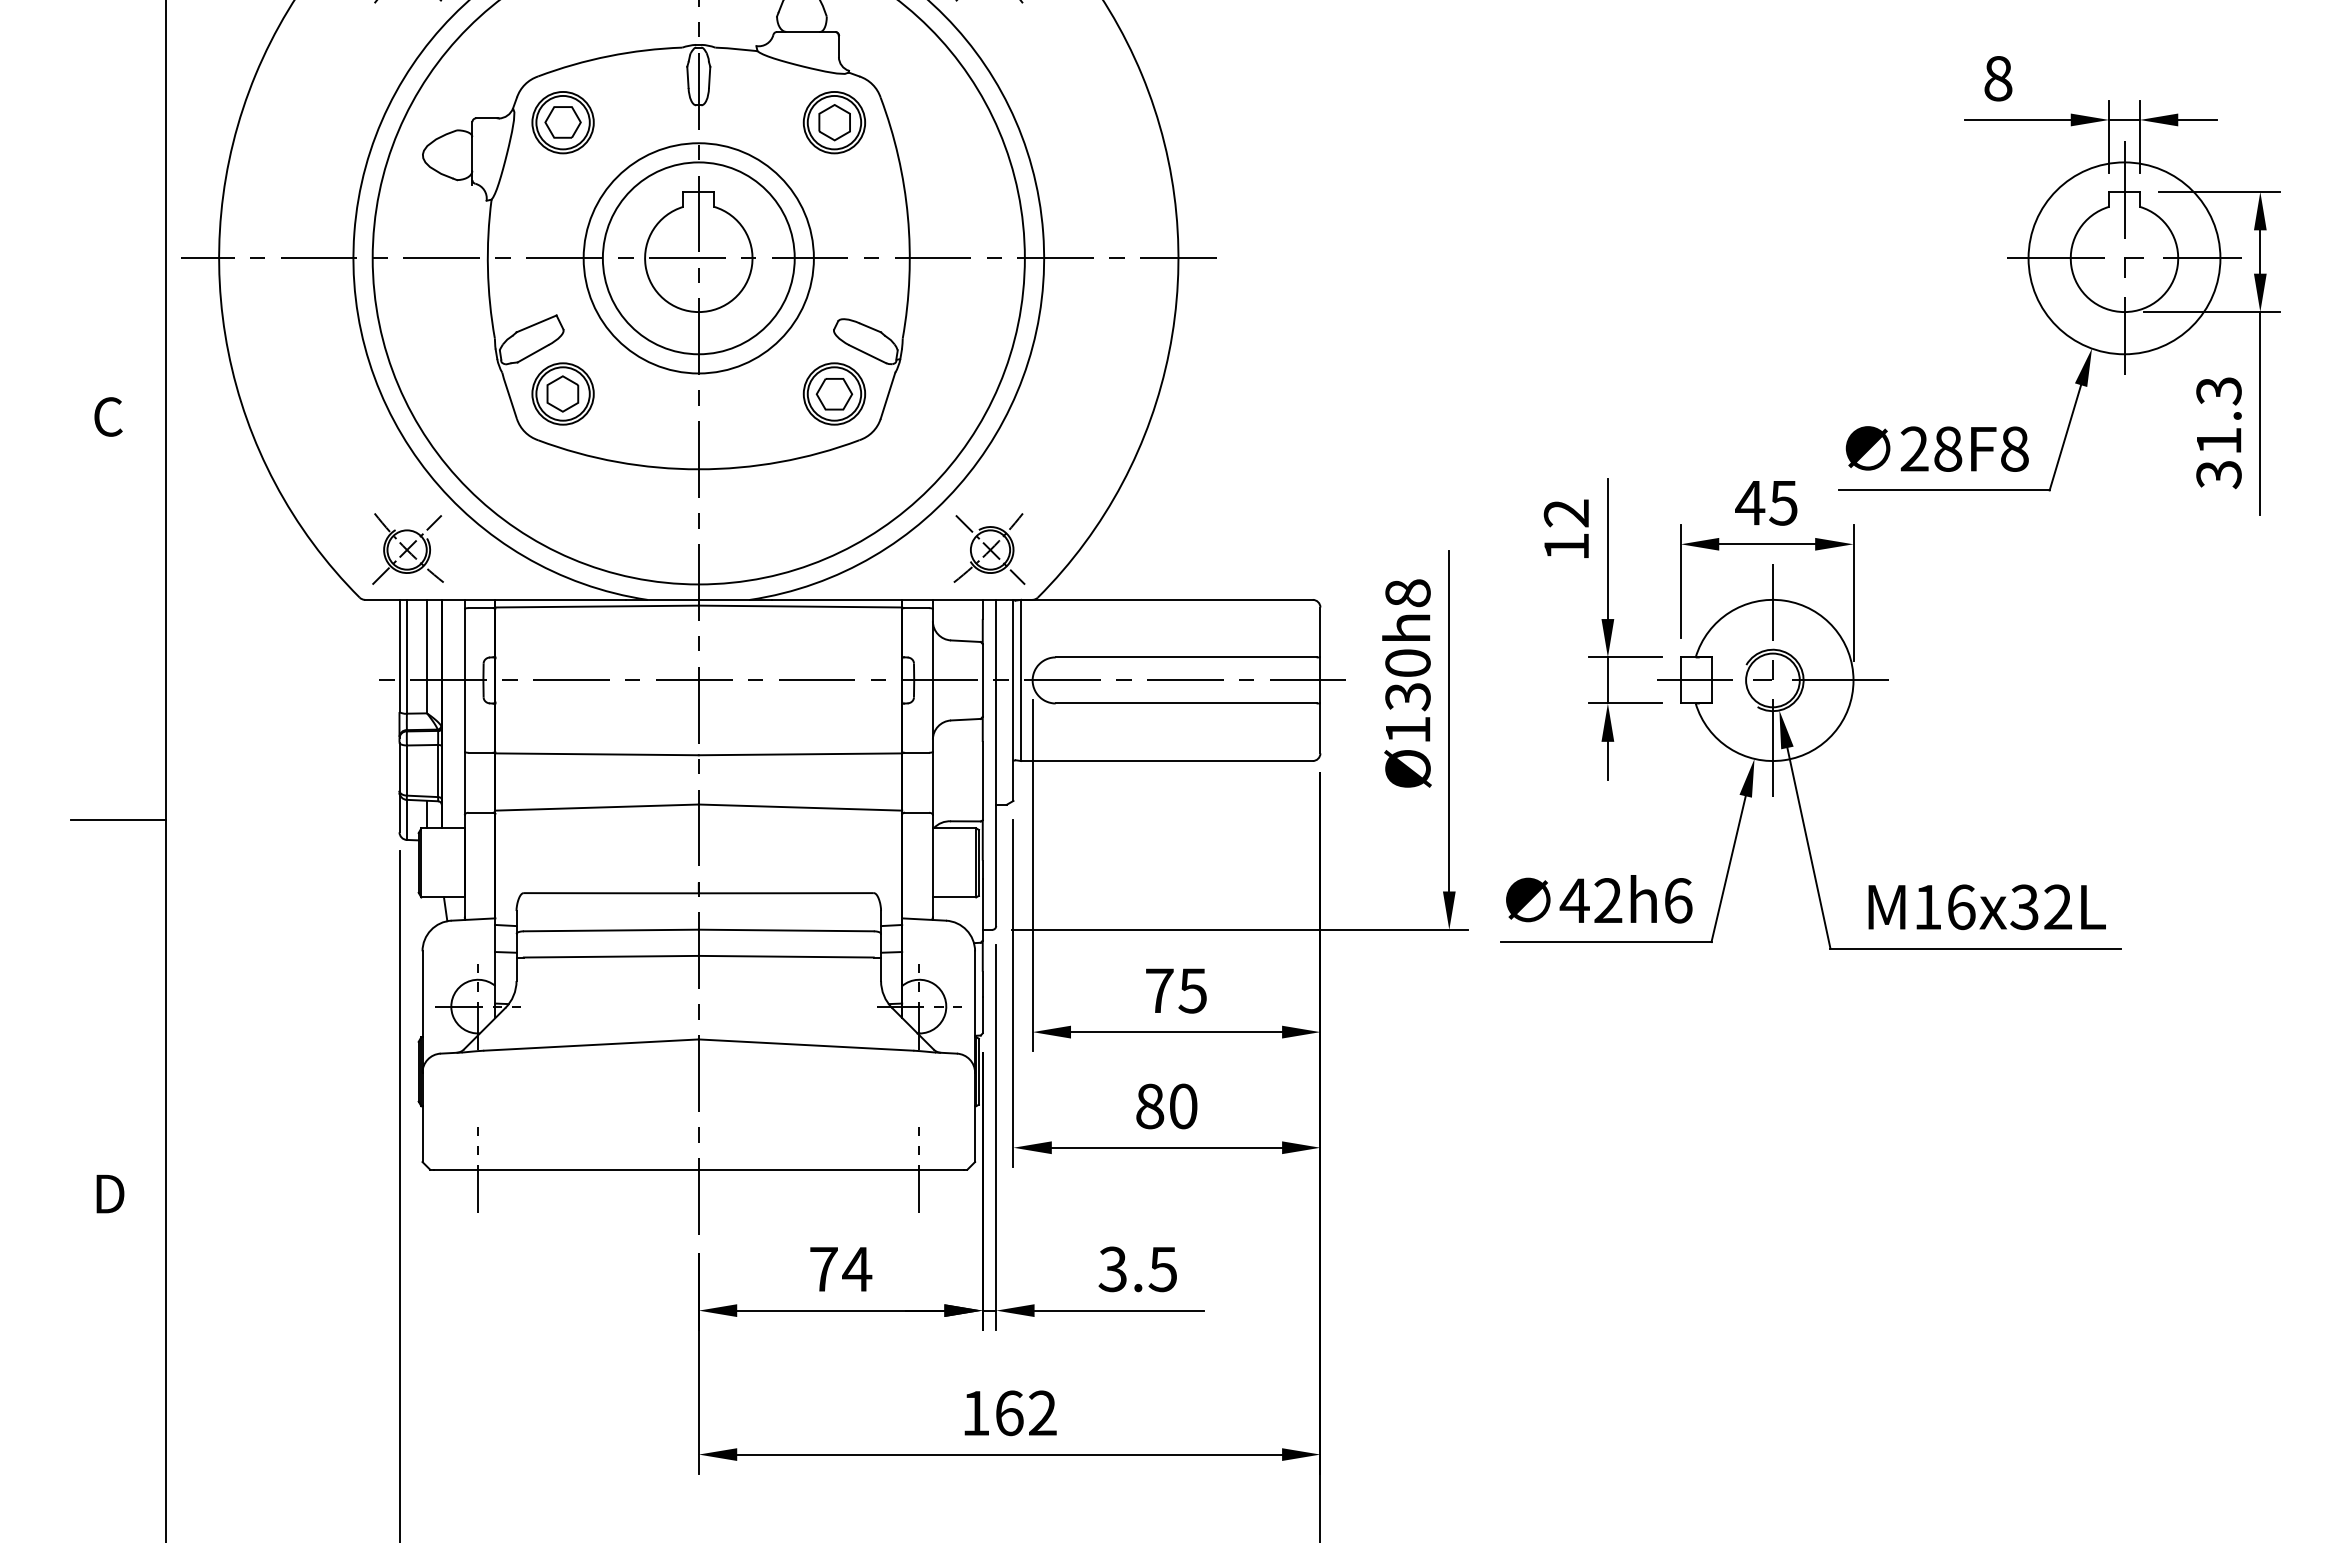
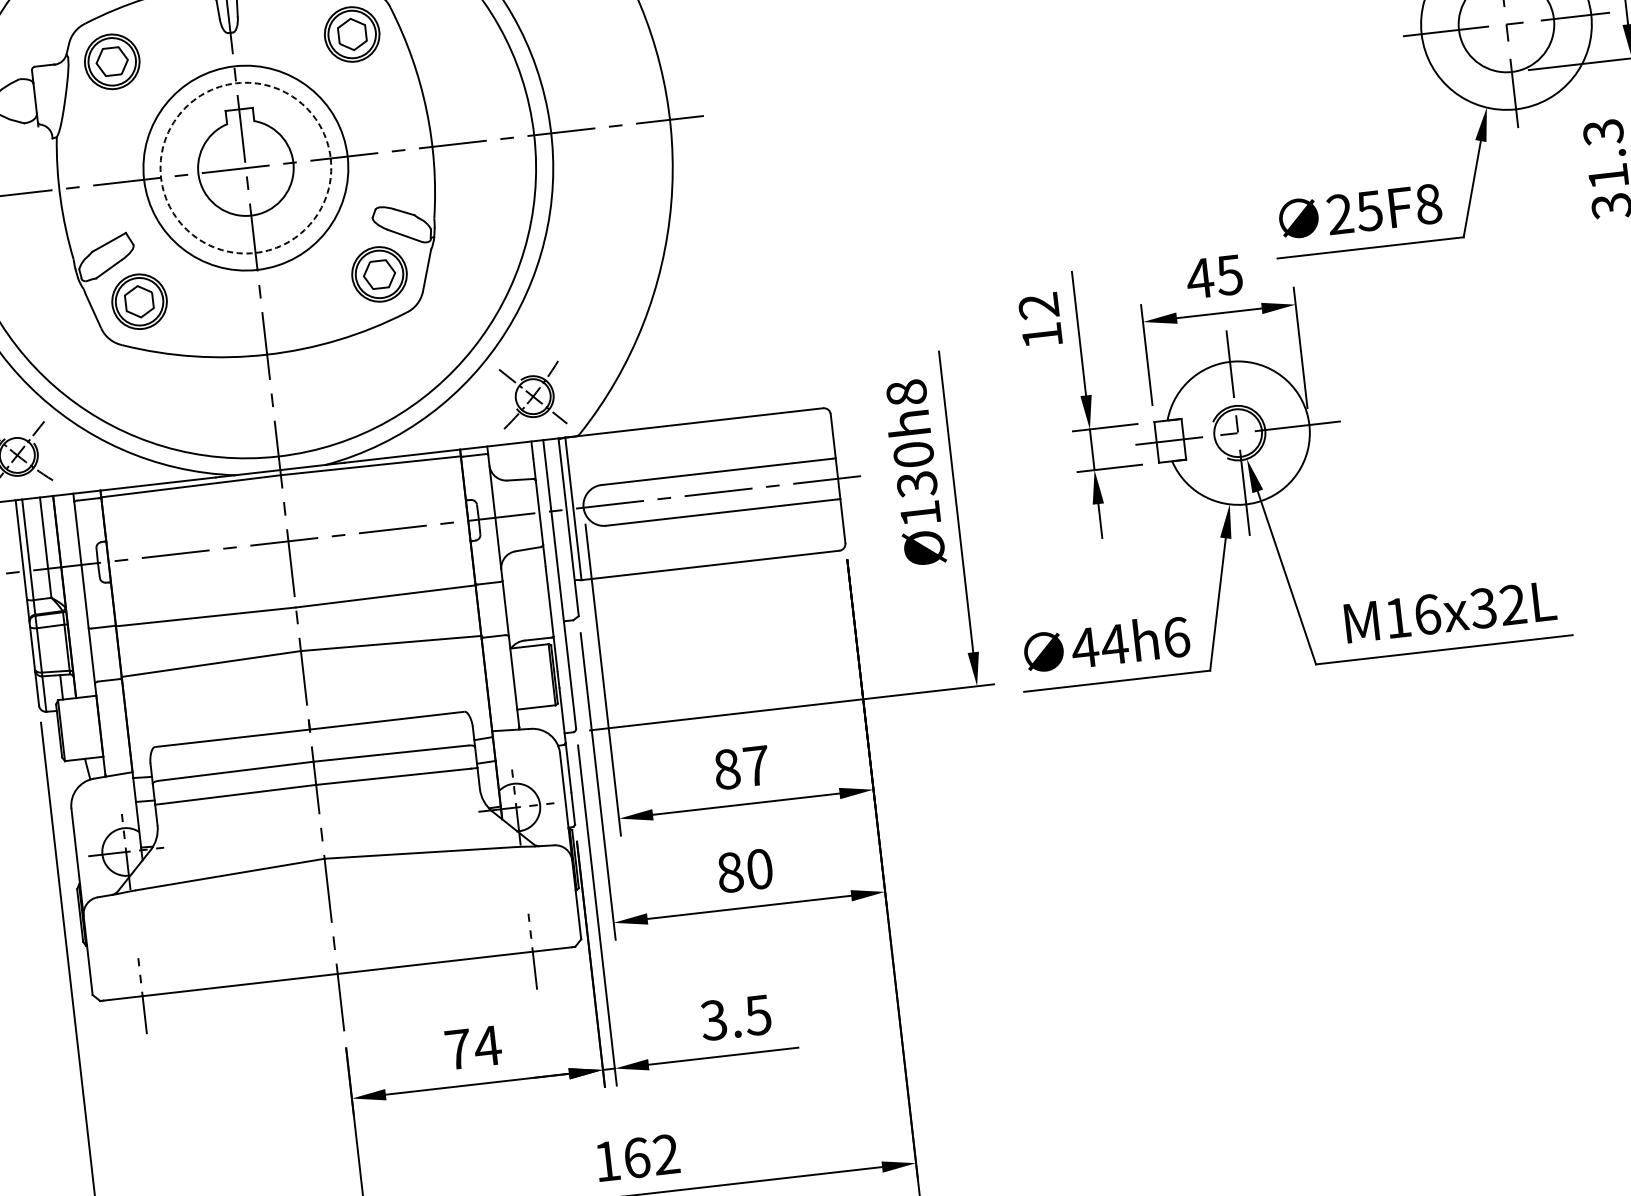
circle: (698, 258) -> (245, 168), solid -> dashed
text: (1947, 448) -> (1369, 210), 28F8 -> 25F8
text: (1608, 900) -> (1114, 644), 42h6 -> 44h6
text: (1176, 990) -> (742, 767), 75 -> 87

